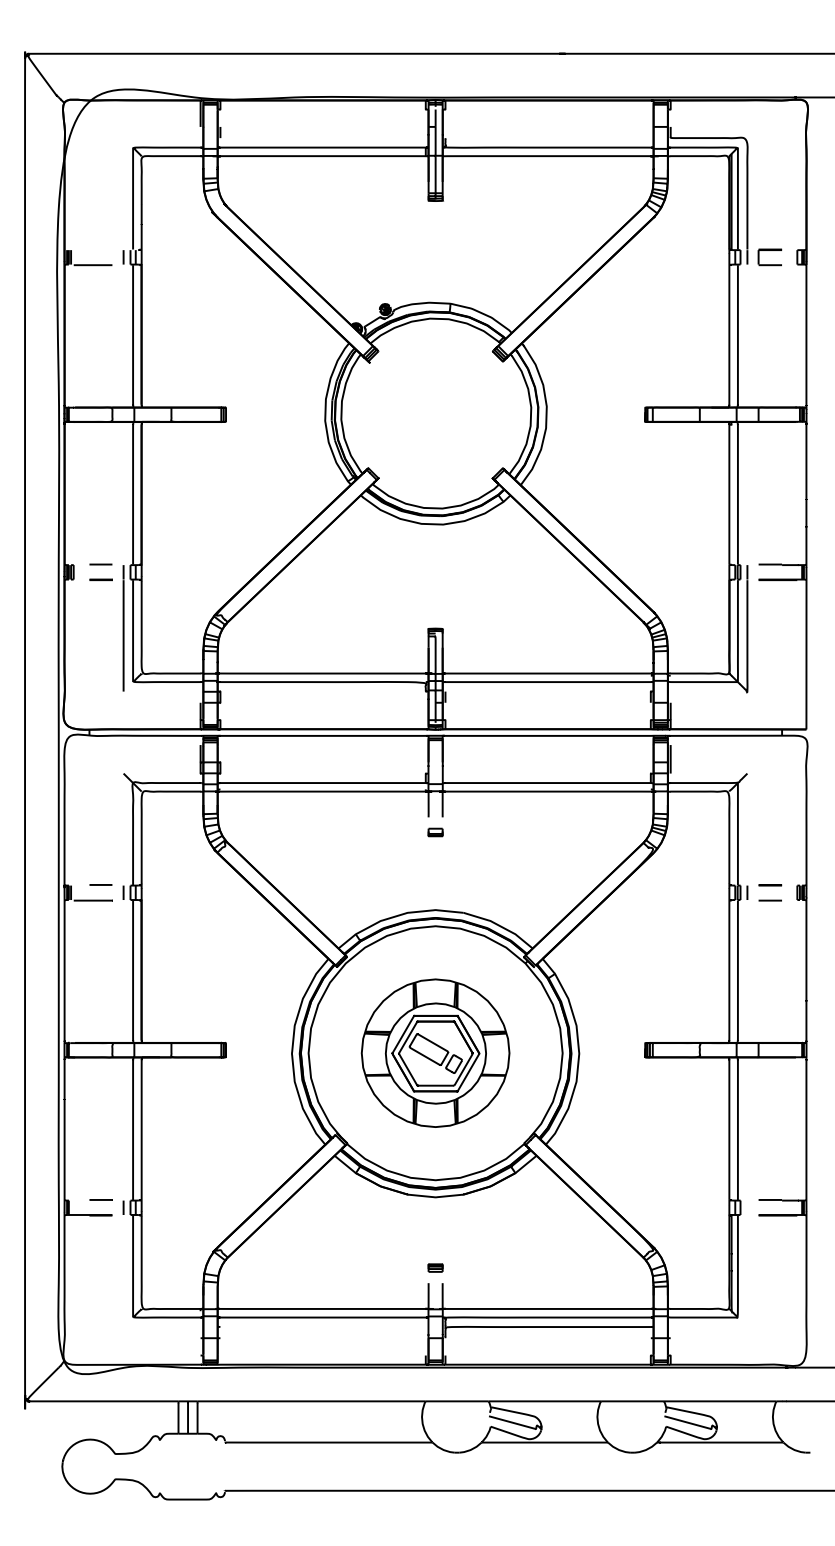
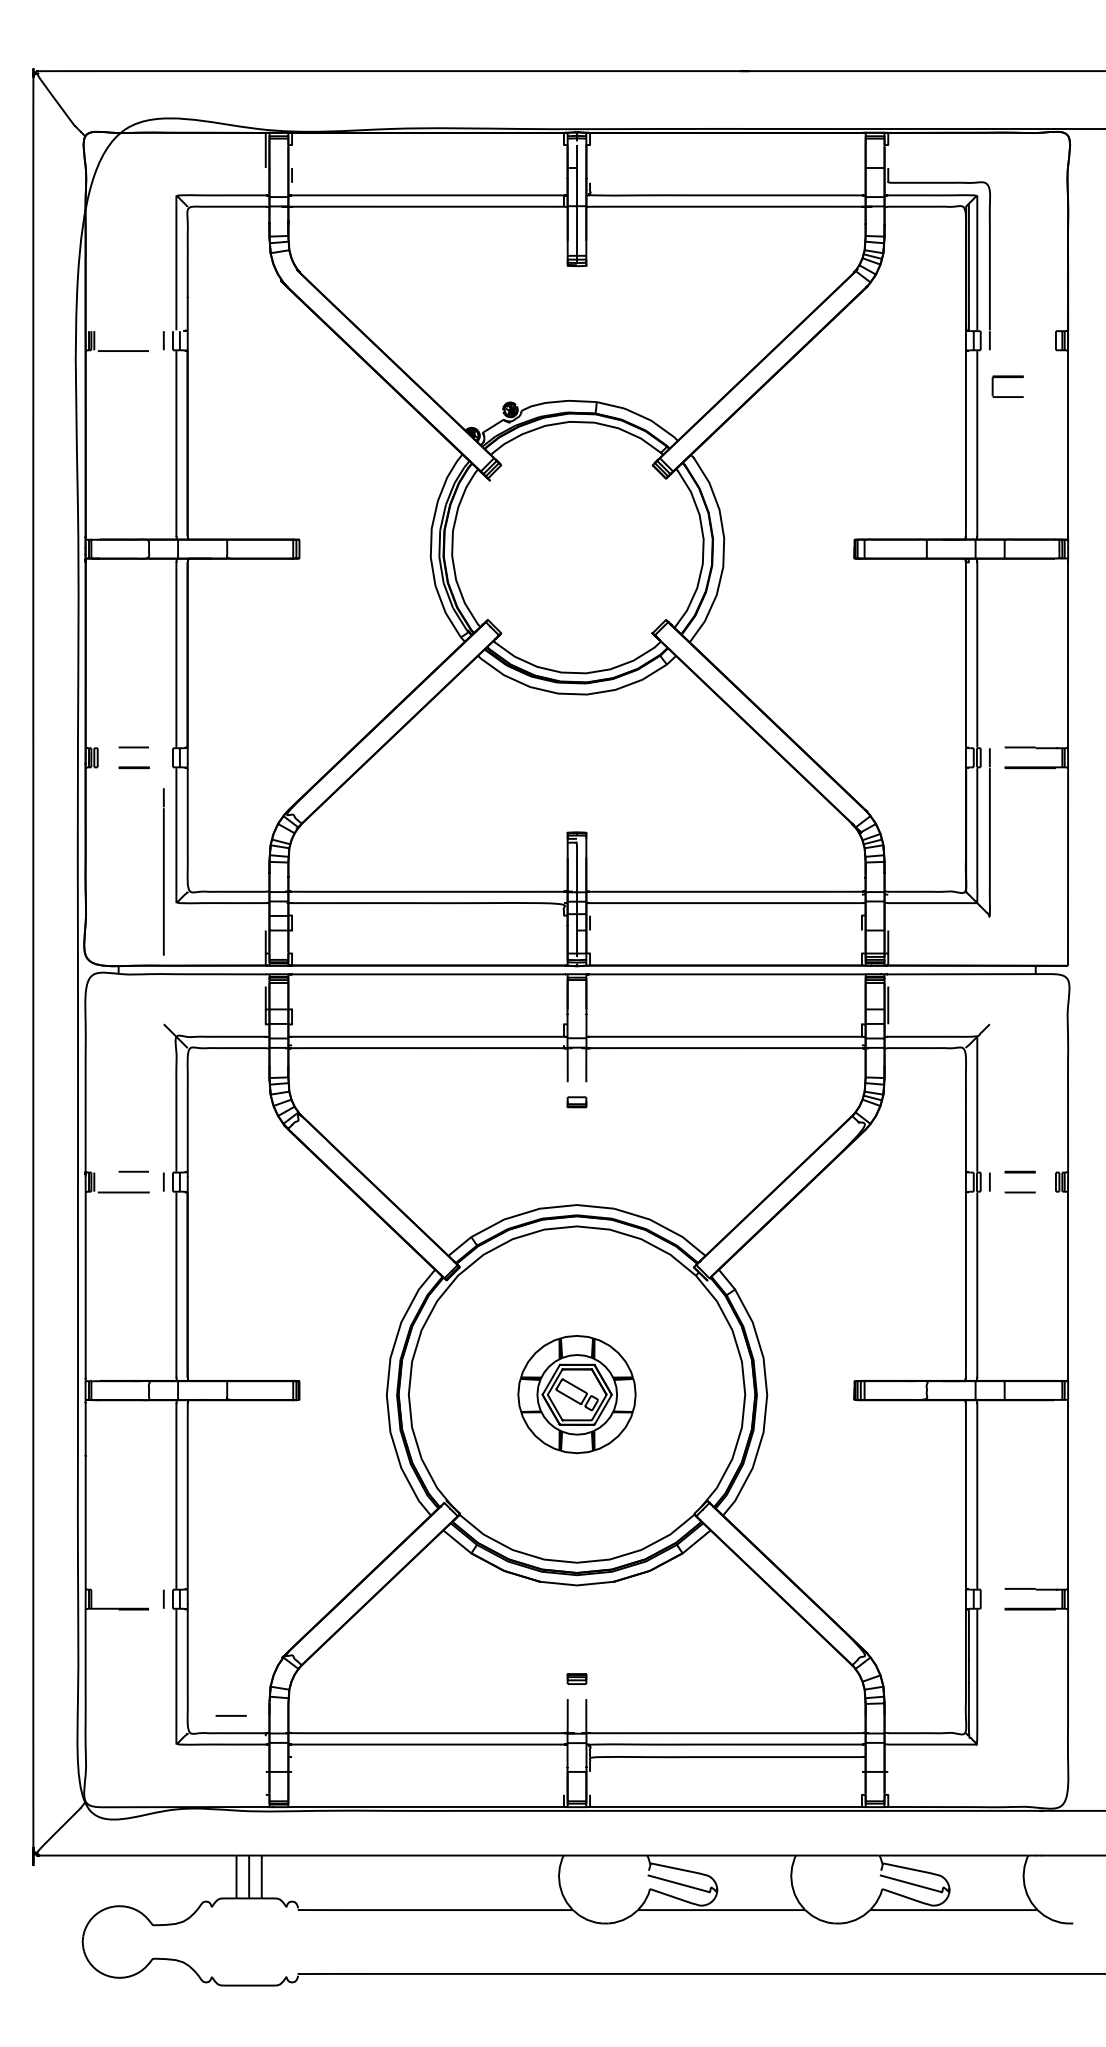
part: (769, 250) -> (1007, 377), moved
line: (123, 628) -> (163, 871), moved
part: (435, 1053) -> (576, 1394), size x0.6
line: (100, 1199) -> (230, 1715), moved

